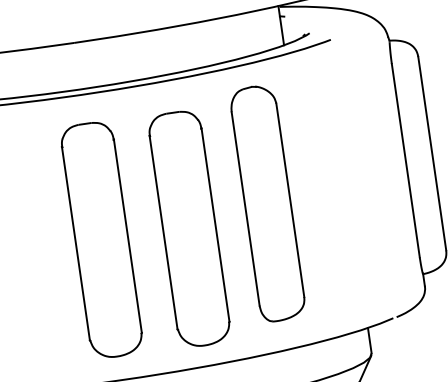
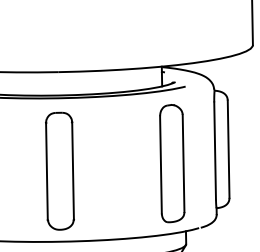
part: (268, 203) -> (172, 163), moved
part: (188, 227) -> (103, 170), removed

